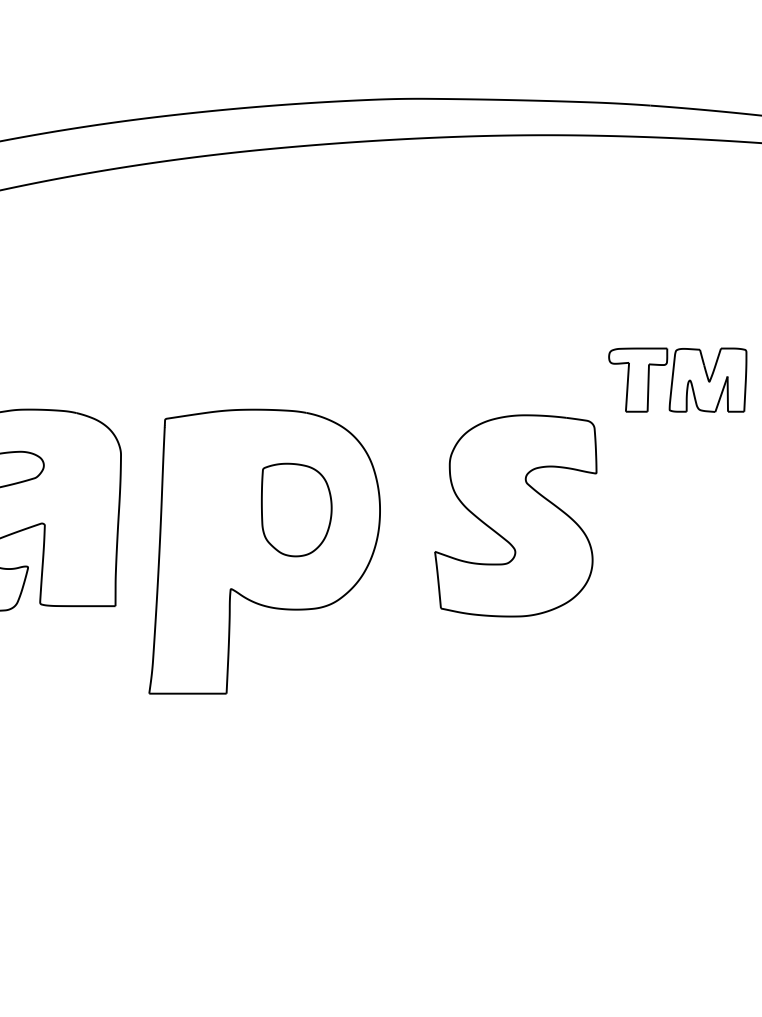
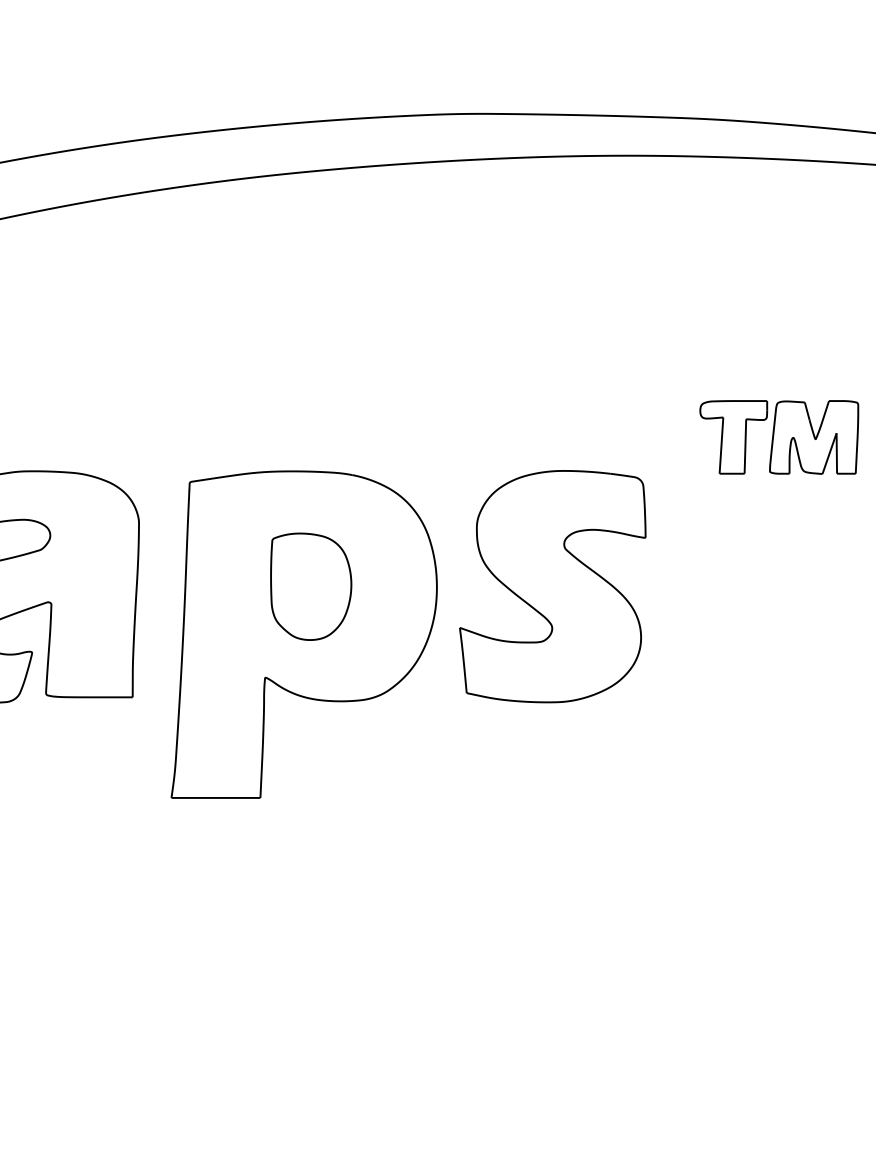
part: (296, 509) -> (310, 586), moved
part: (515, 515) -> (552, 586), moved

